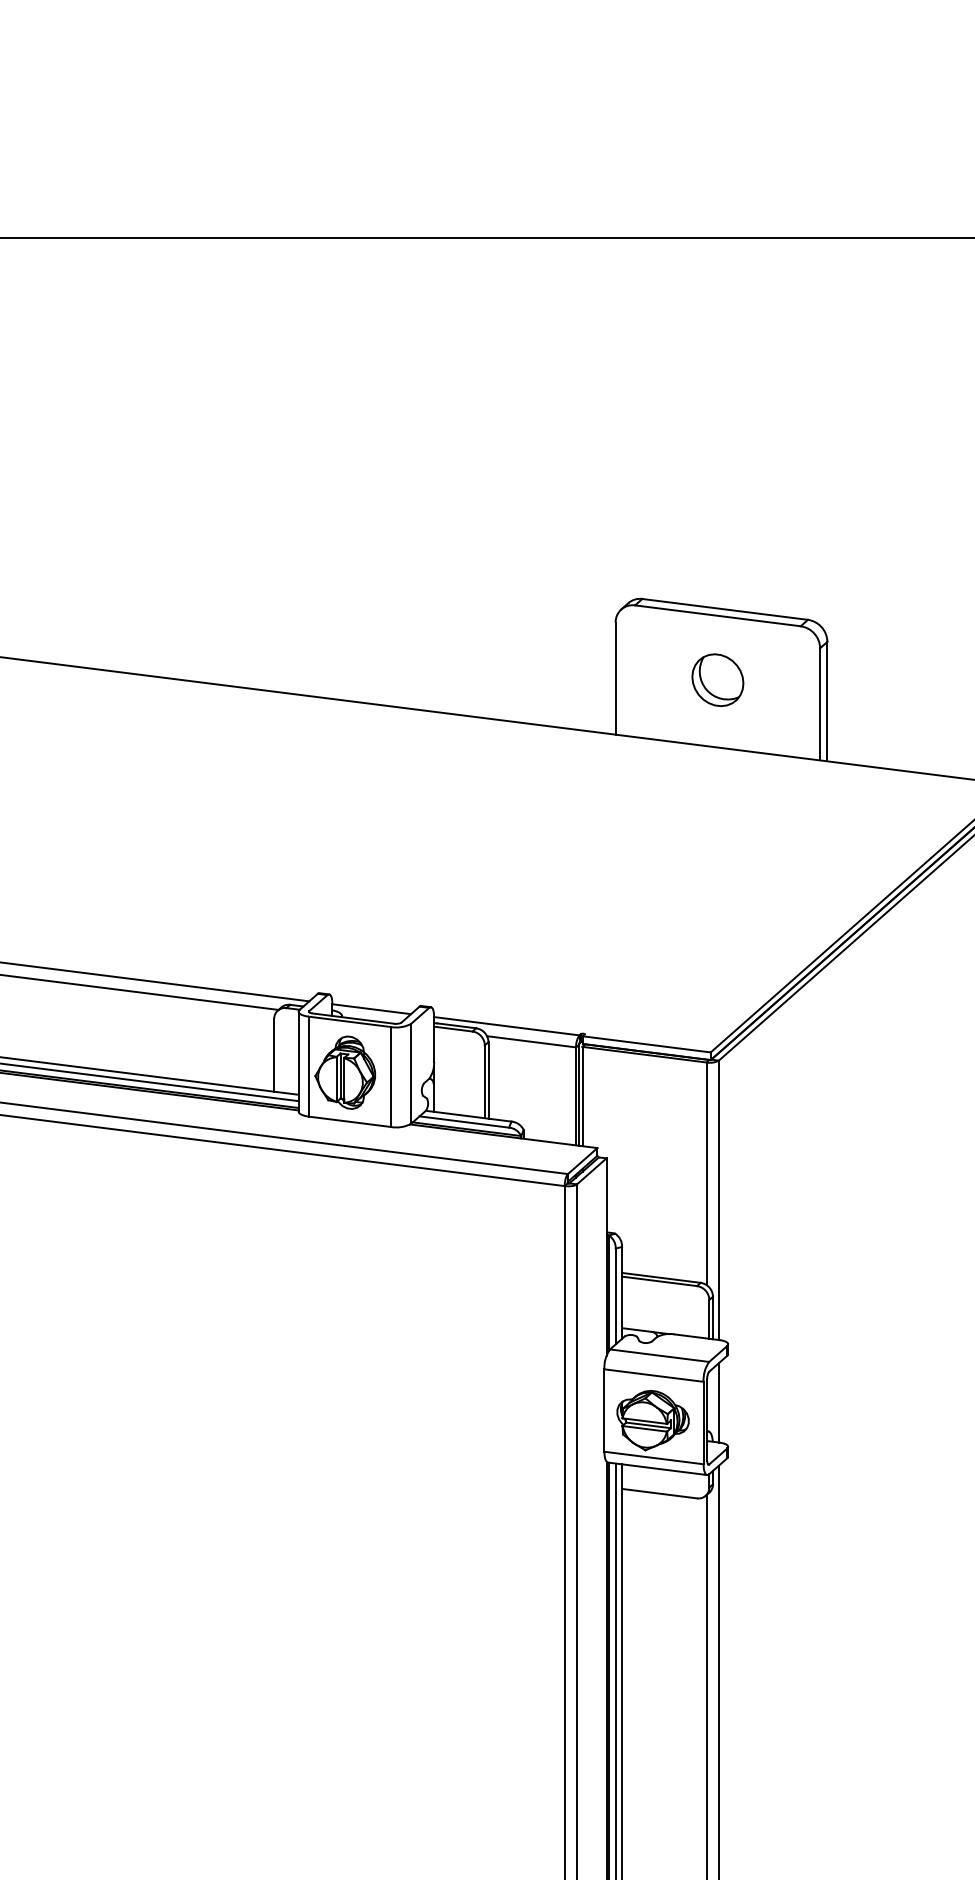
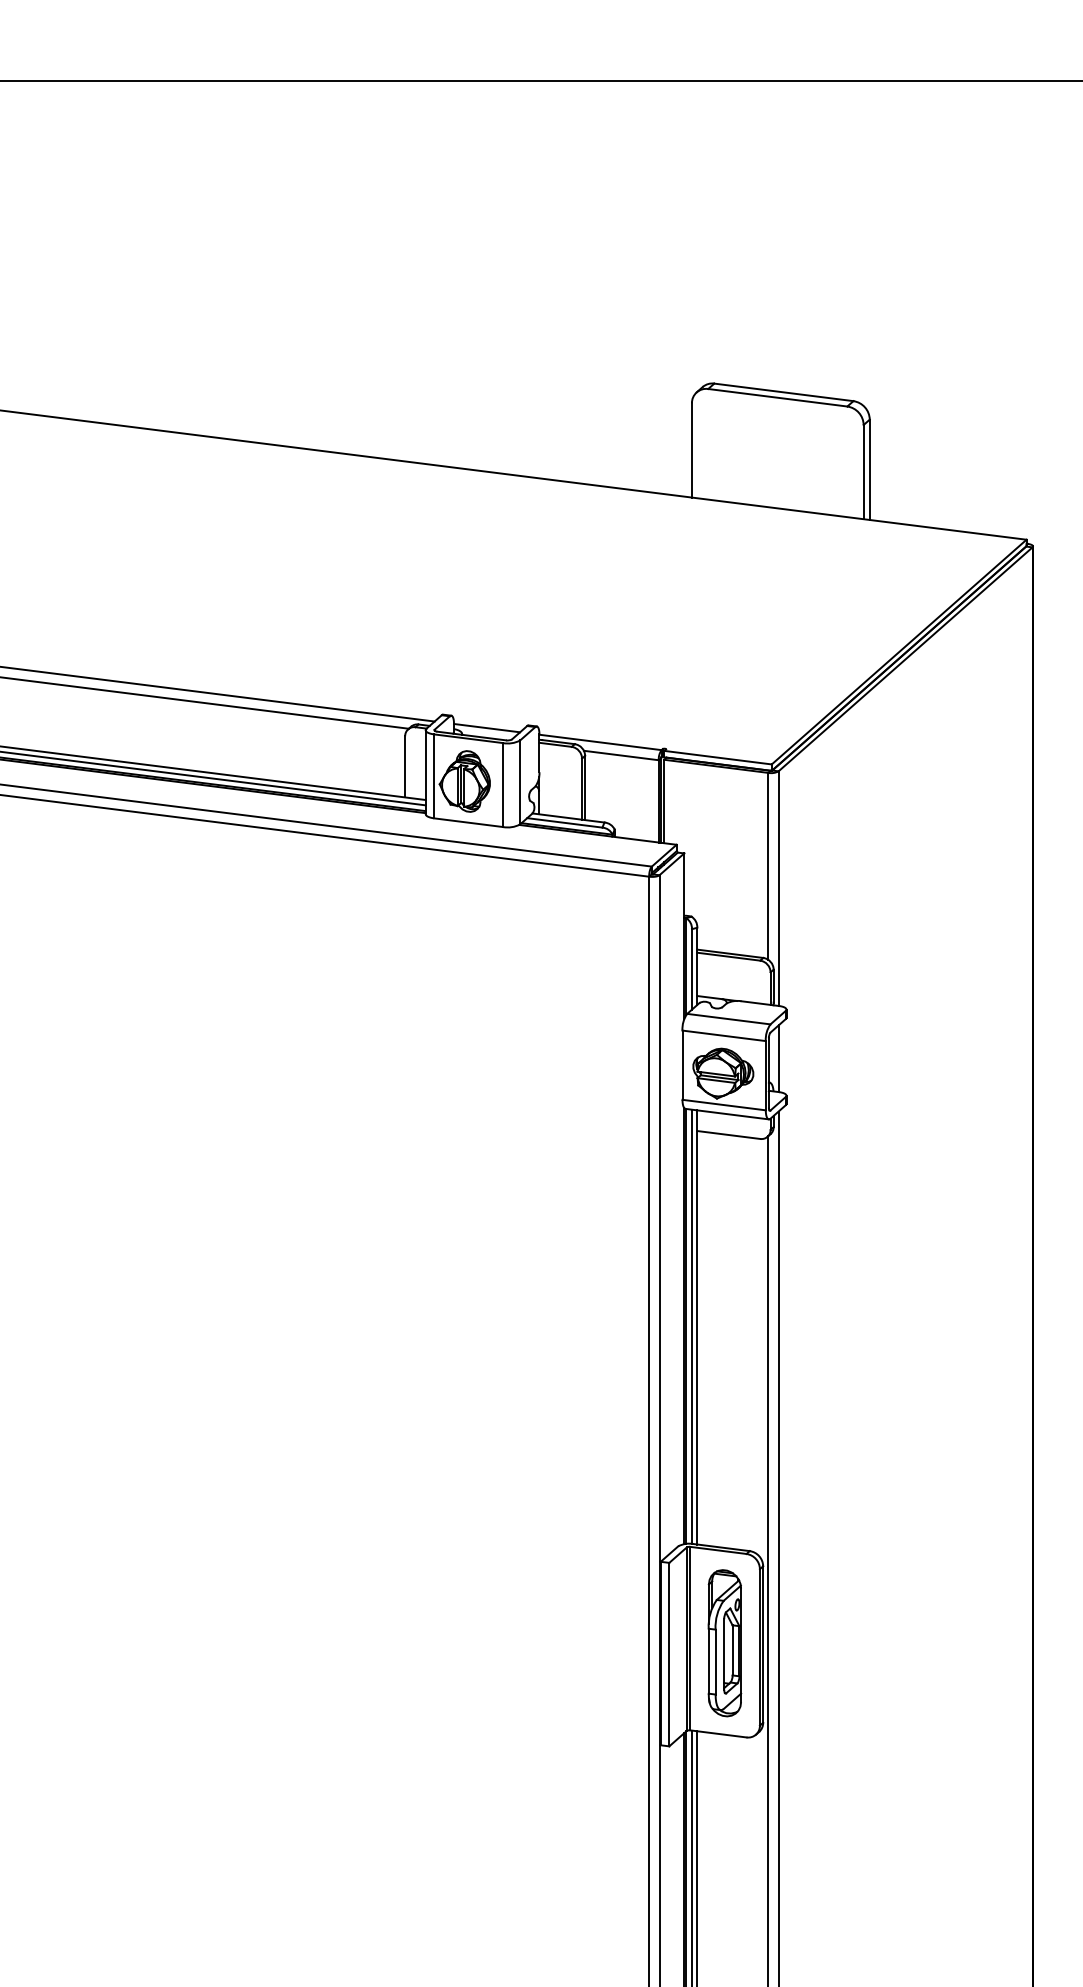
part: (717, 679) -> (777, 451), removed

